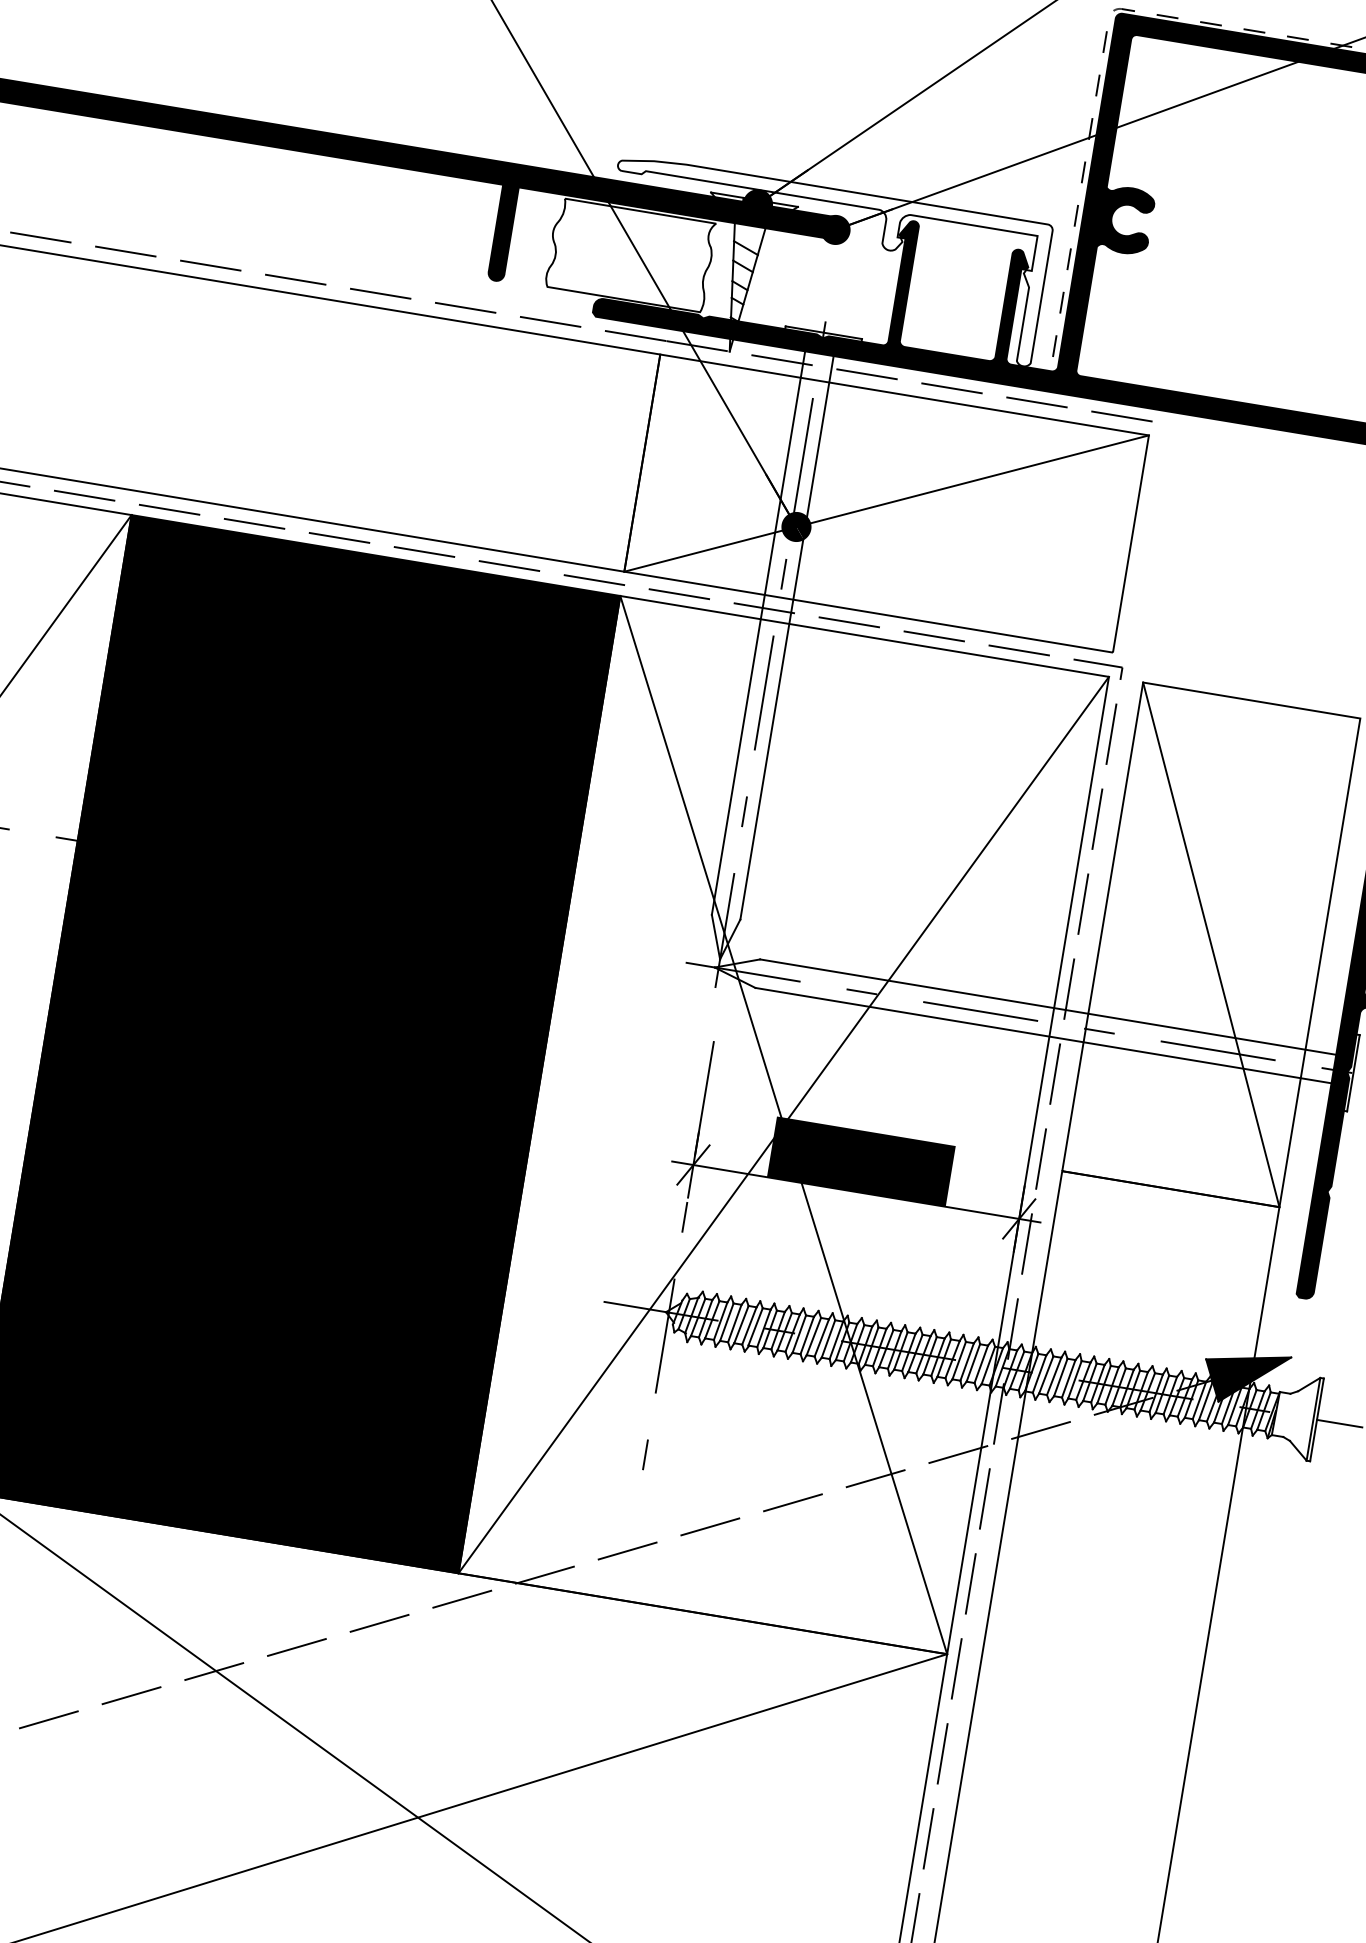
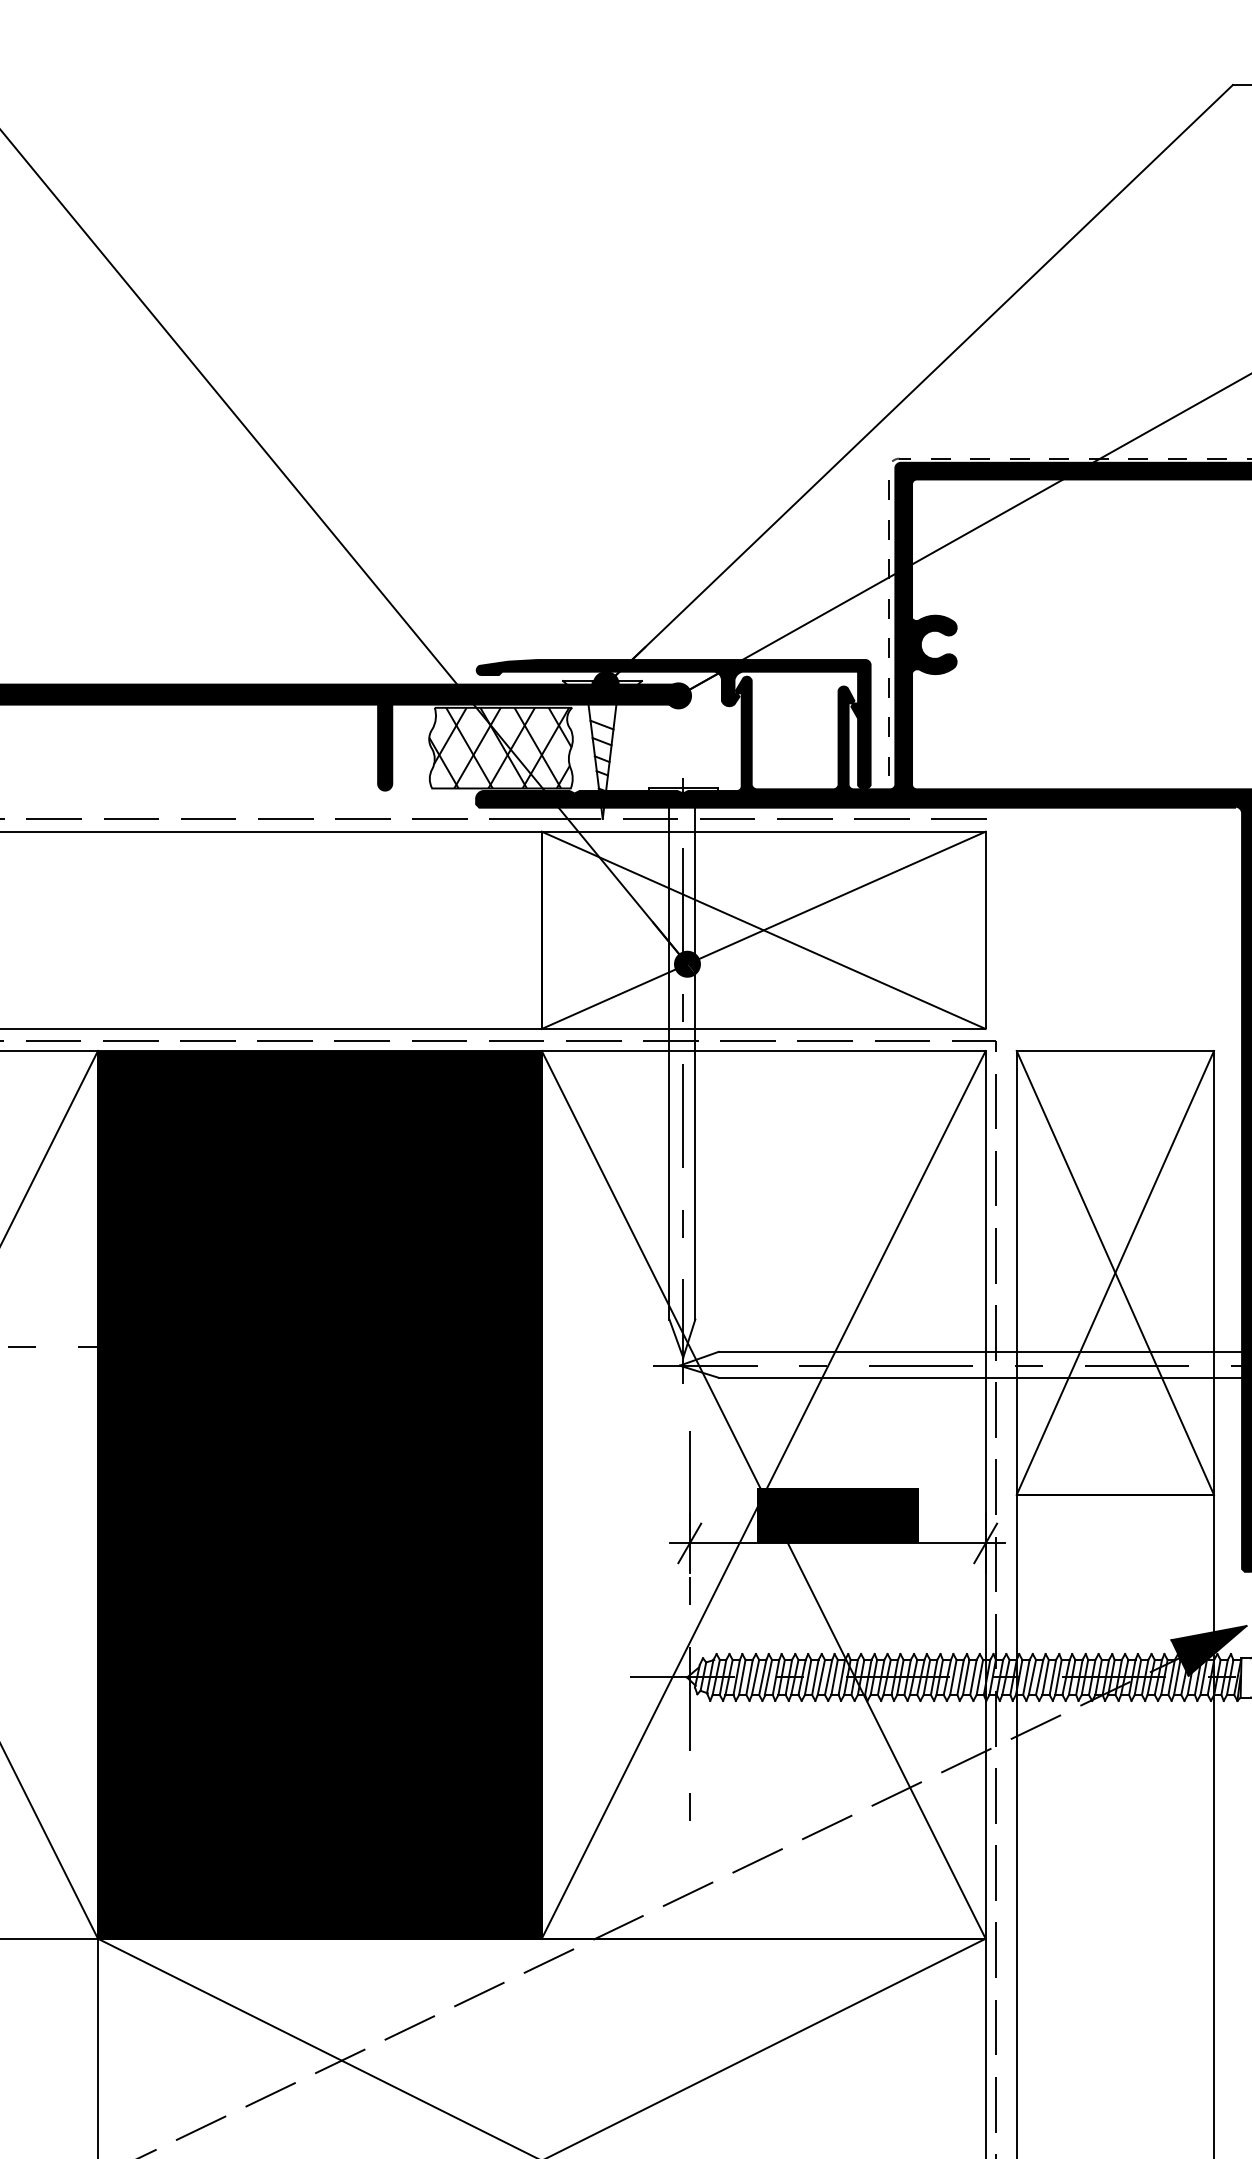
hatch: (630, 254) -> (500, 747), added
fill: (824, 260) -> (673, 724), added
line: (886, 502) -> (763, 929), added
line: (1211, 944) -> (1115, 1272), added

